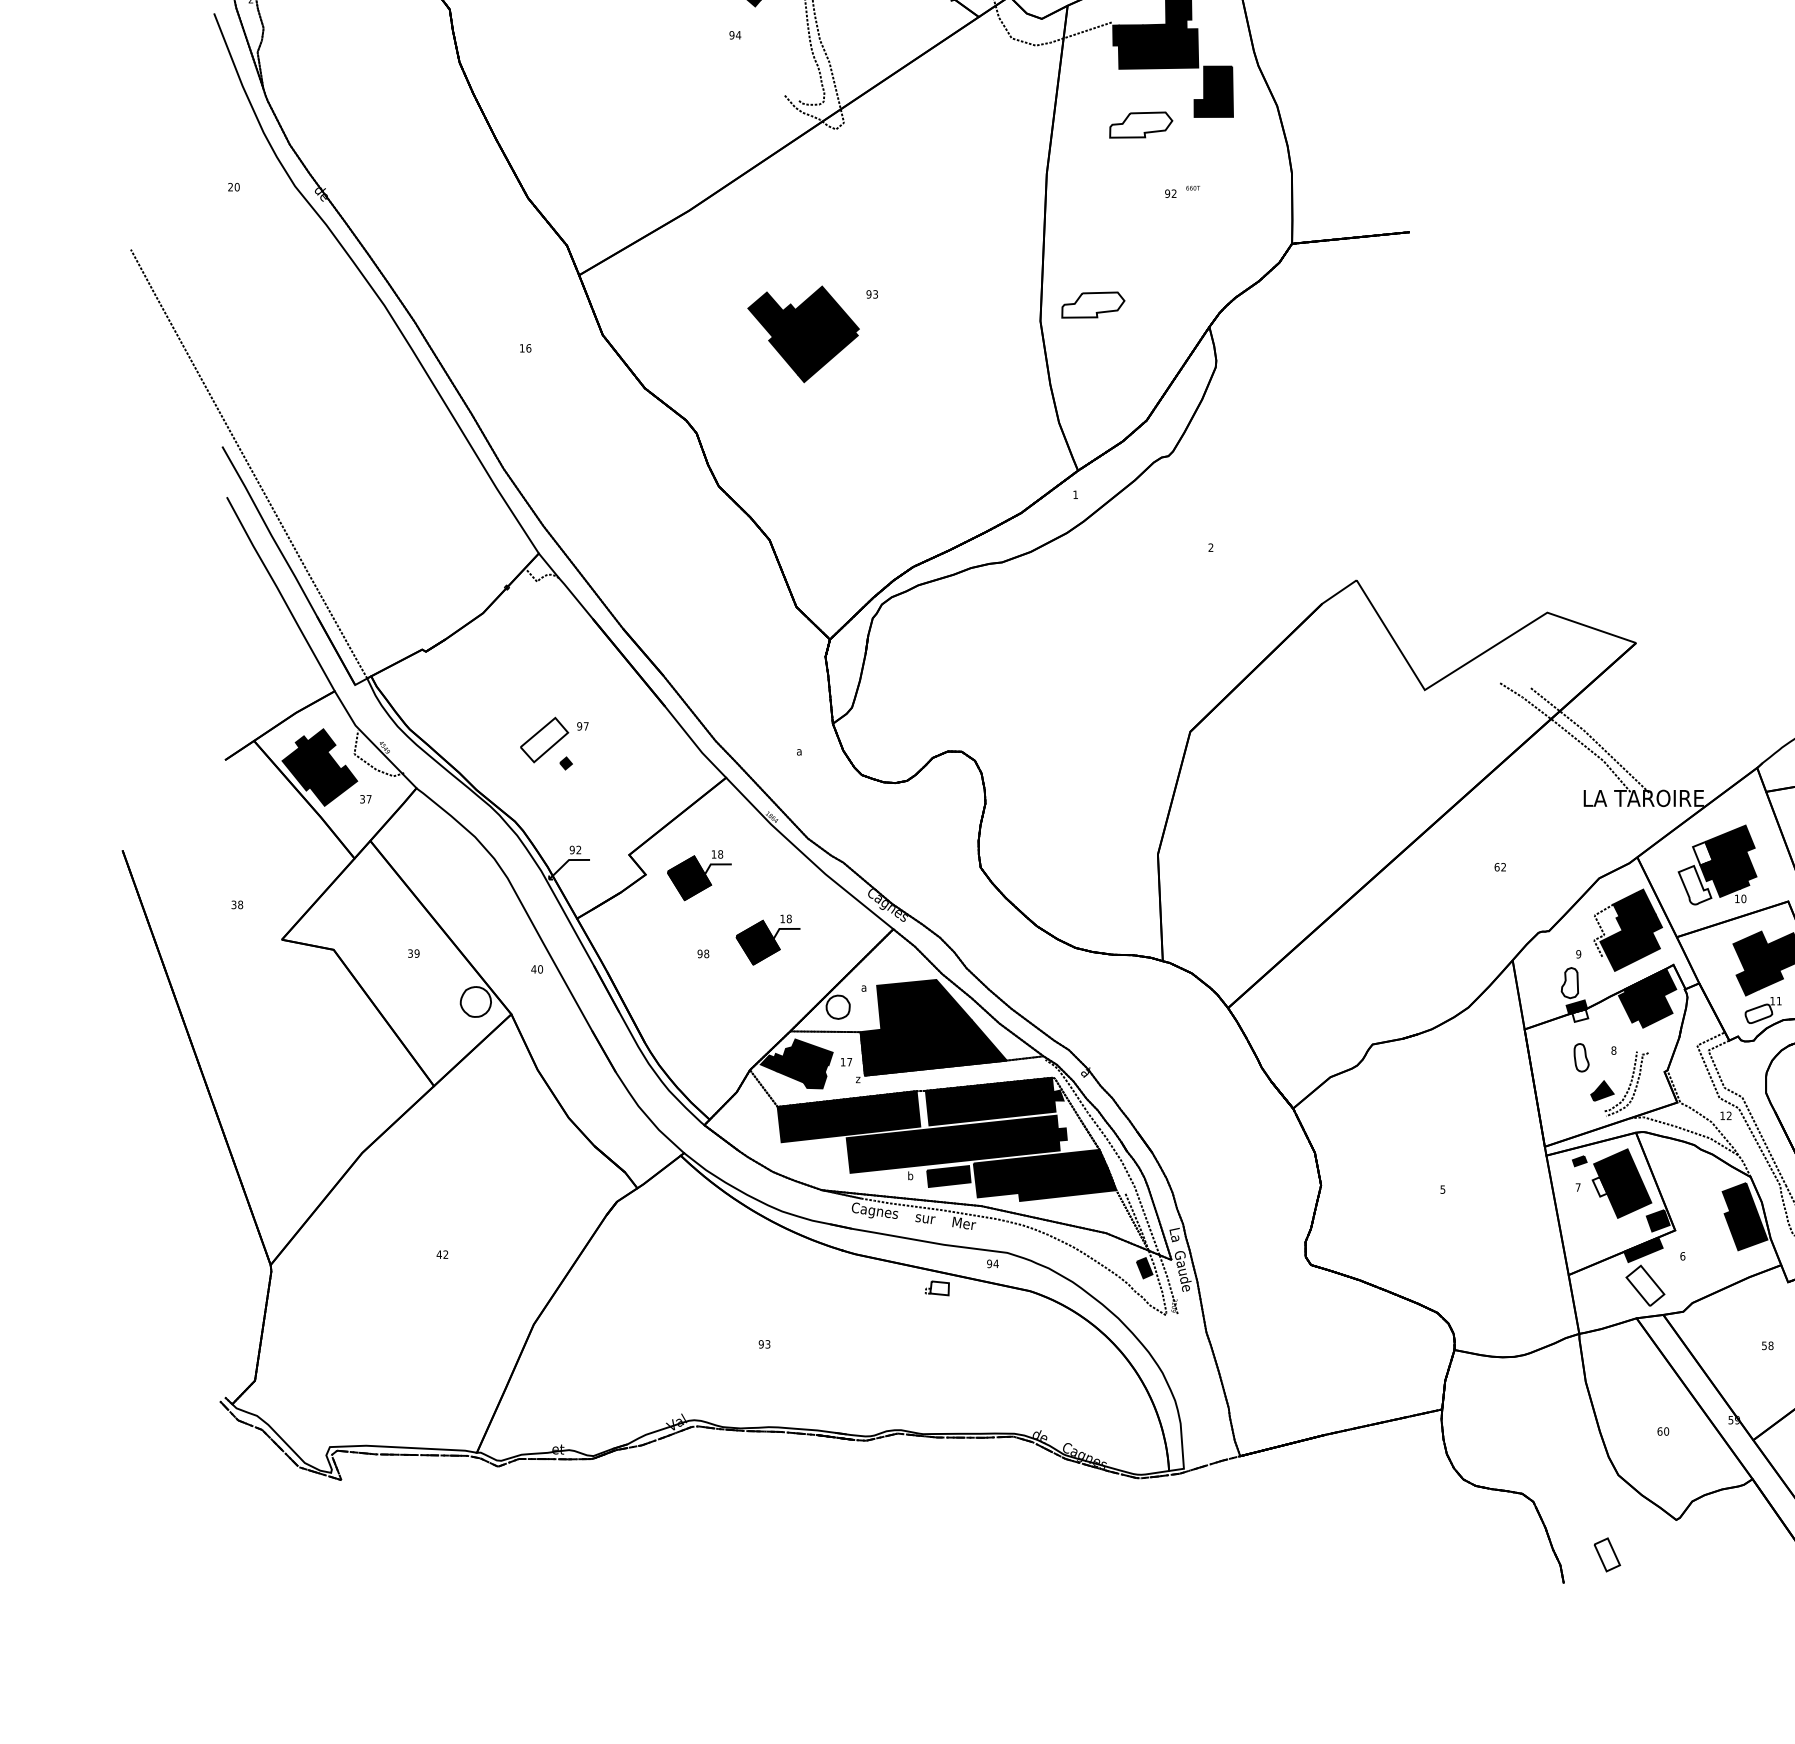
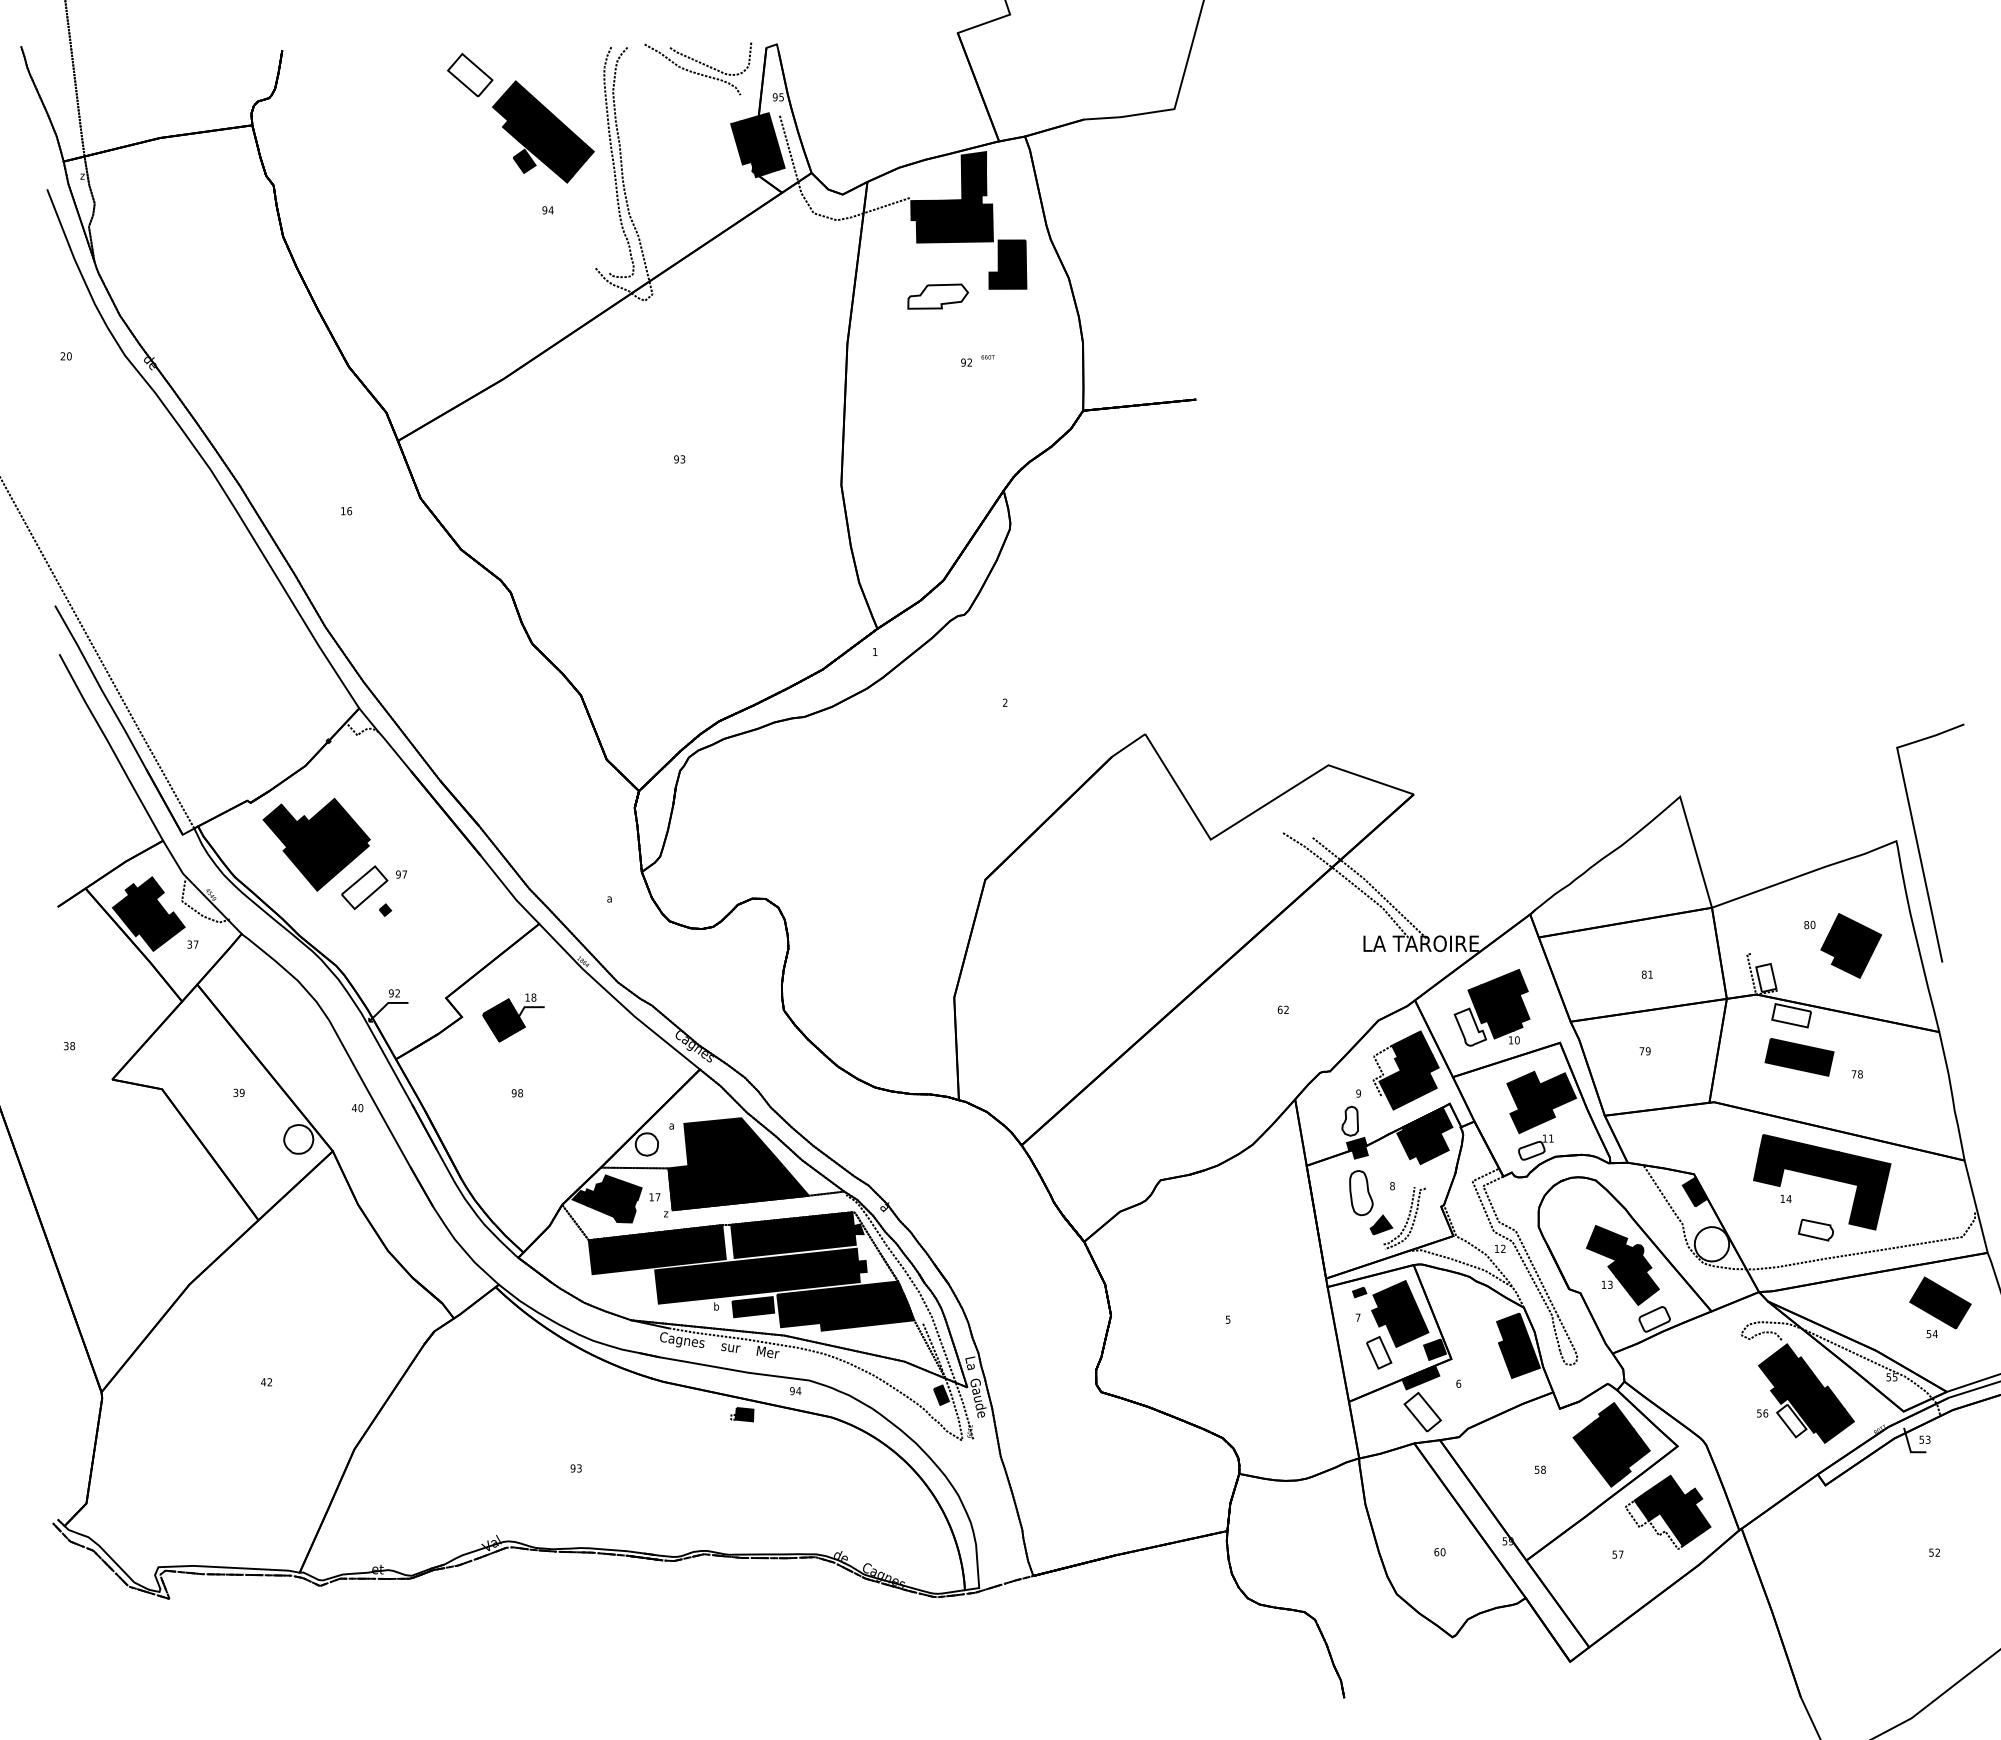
part: (1092, 304) -> (891, 469), removed
part: (803, 334) -> (316, 844), moved
fill: (1702, 853) -> (1477, 996), added
part: (768, 939) -> (579, 1079), removed
fill: (1579, 1015) -> (1359, 1152), added
part: (1581, 1057) -> (1361, 1192), size x1.67
fill: (1600, 1186) -> (1379, 1316), added
fill: (939, 1288) -> (744, 1414), added
part: (1607, 1554) -> (1379, 1352), moved

